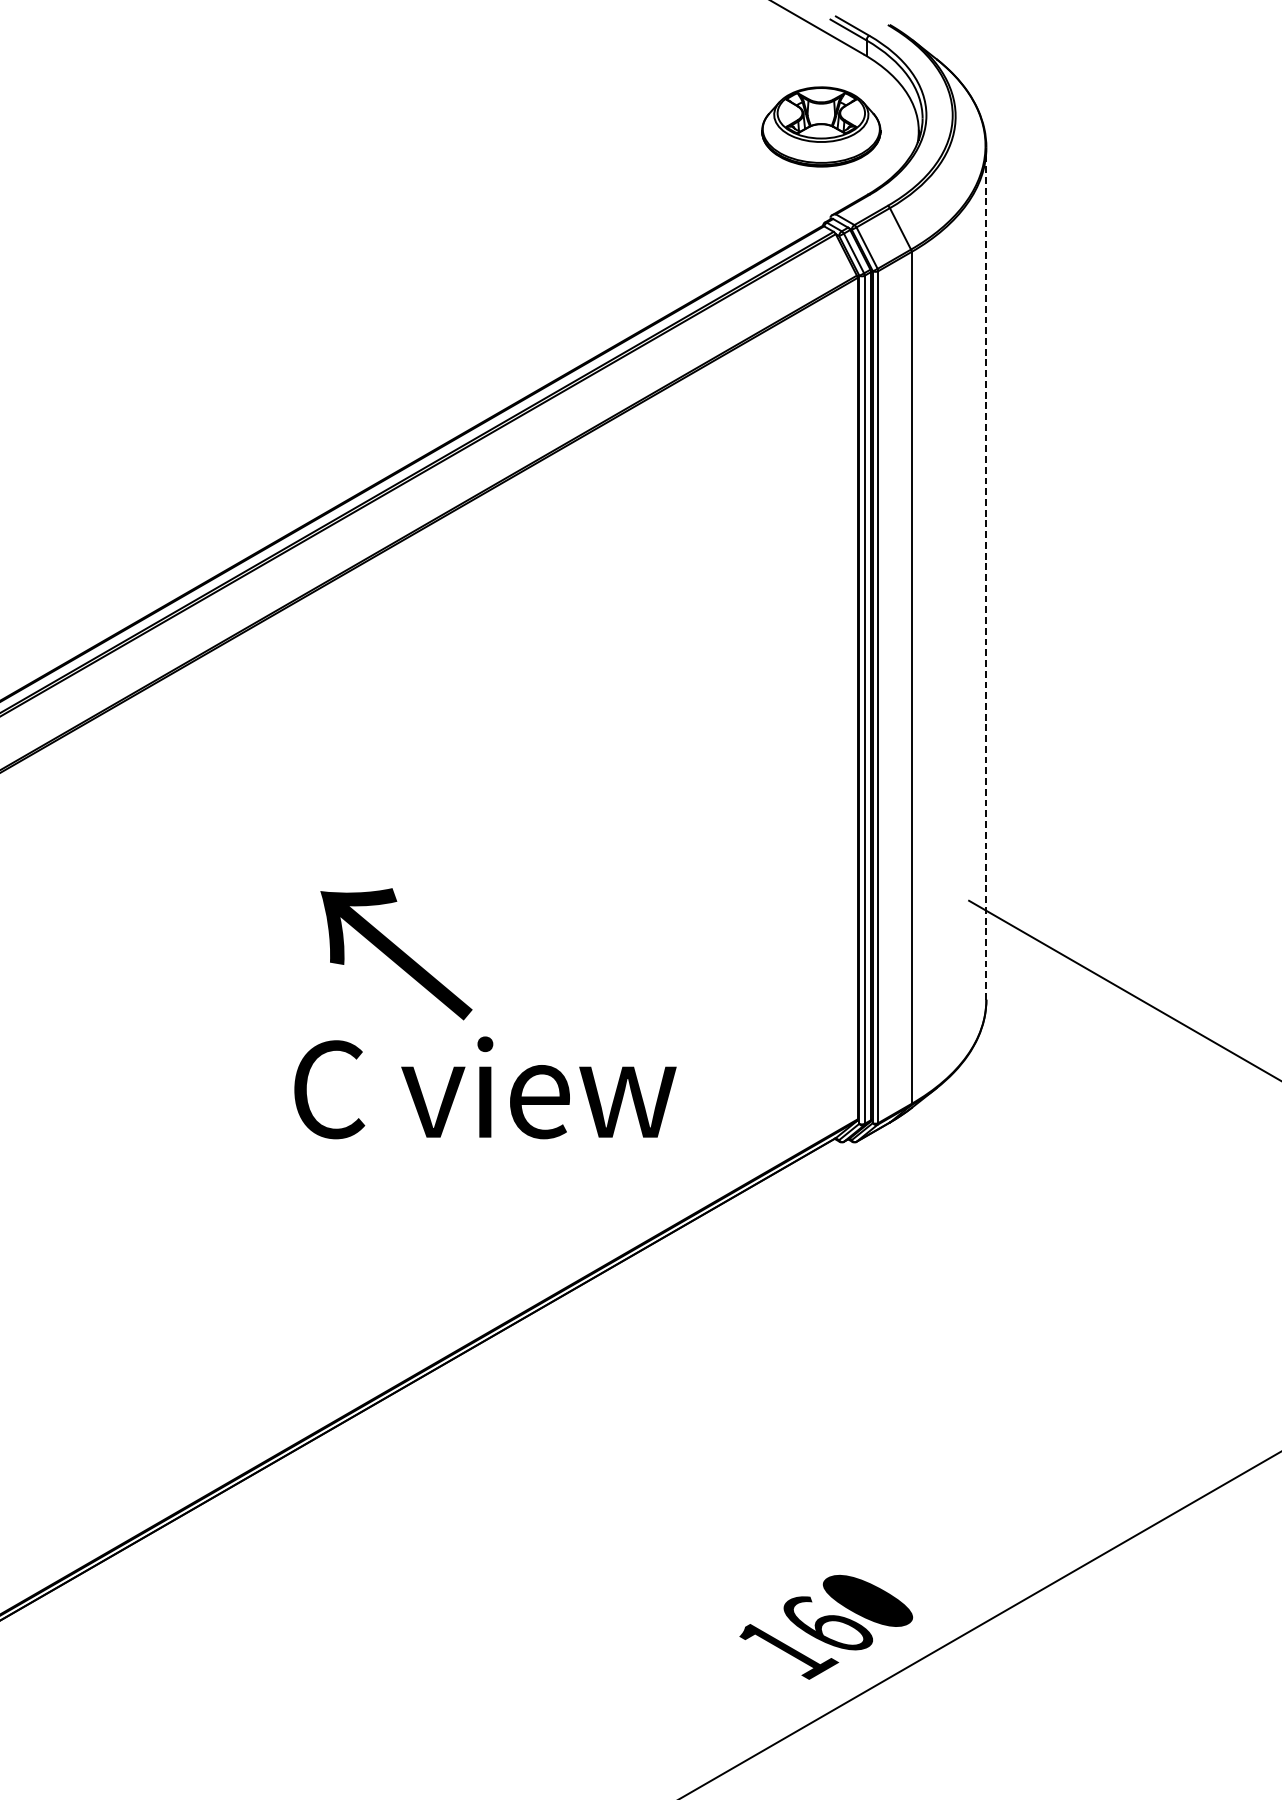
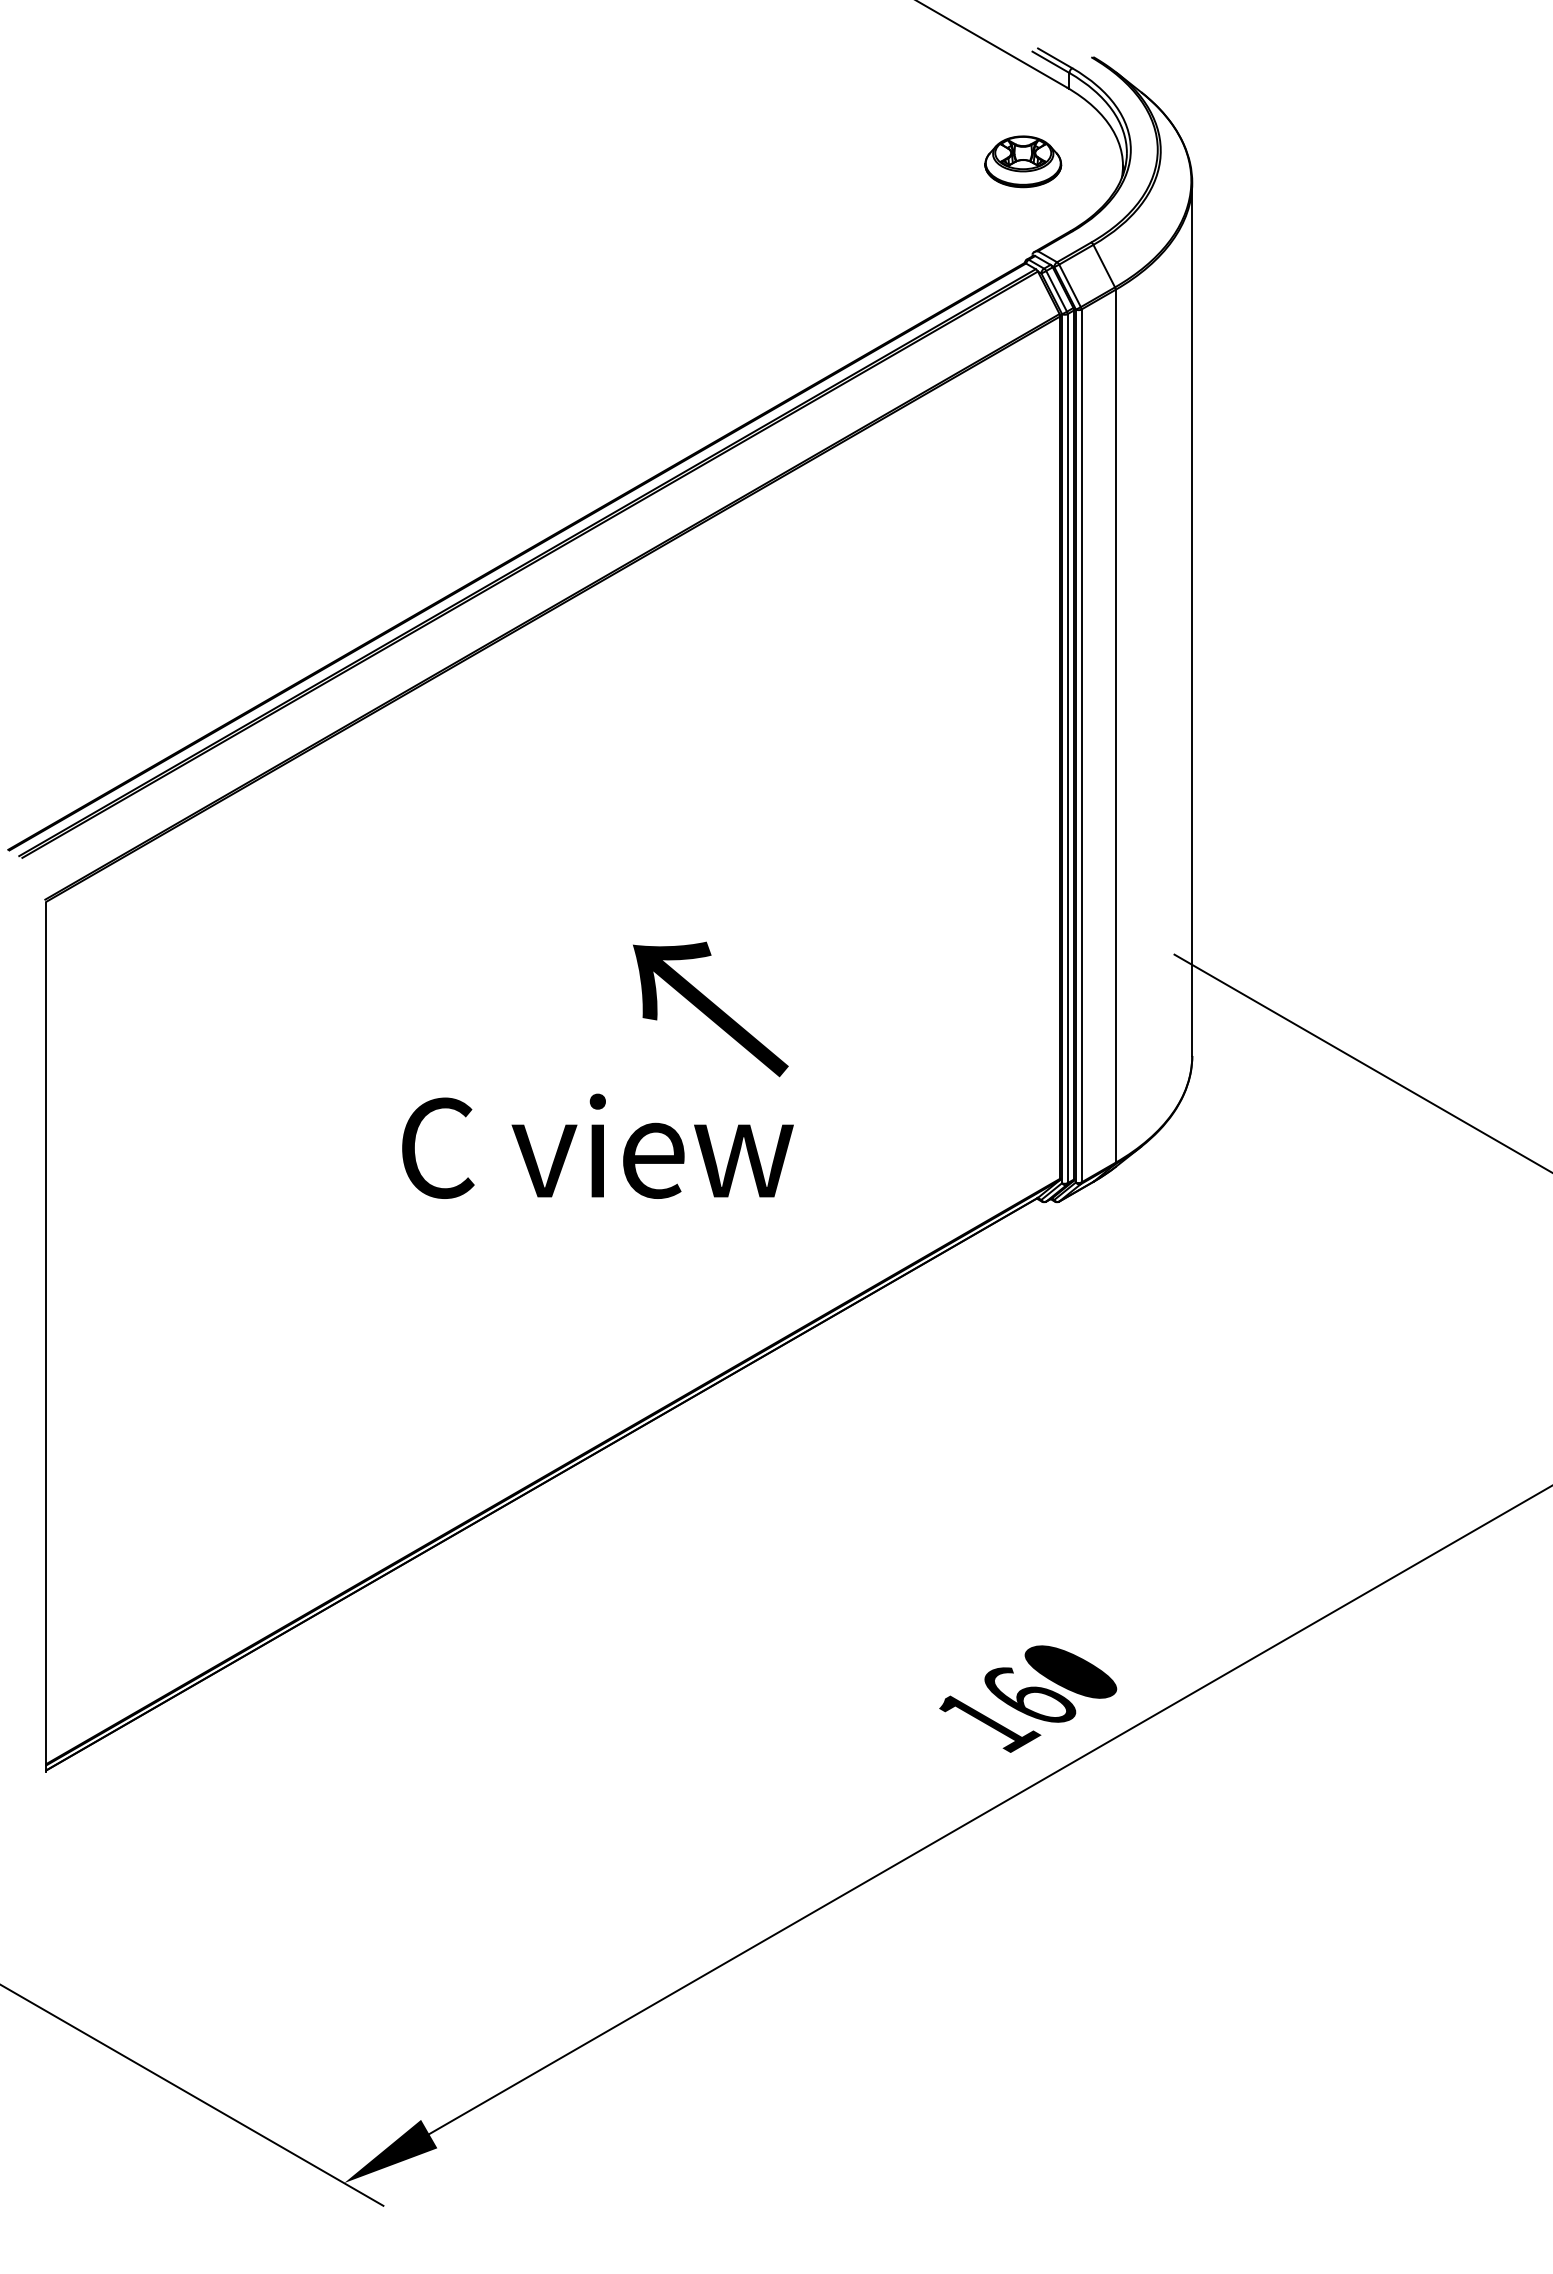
part: (821, 126) -> (1023, 161), size x0.62
line: (986, 573) -> (1192, 619), dashed -> solid
text: (396, 954) -> (710, 1009), moved
text: (485, 1087) -> (597, 1145), moved

